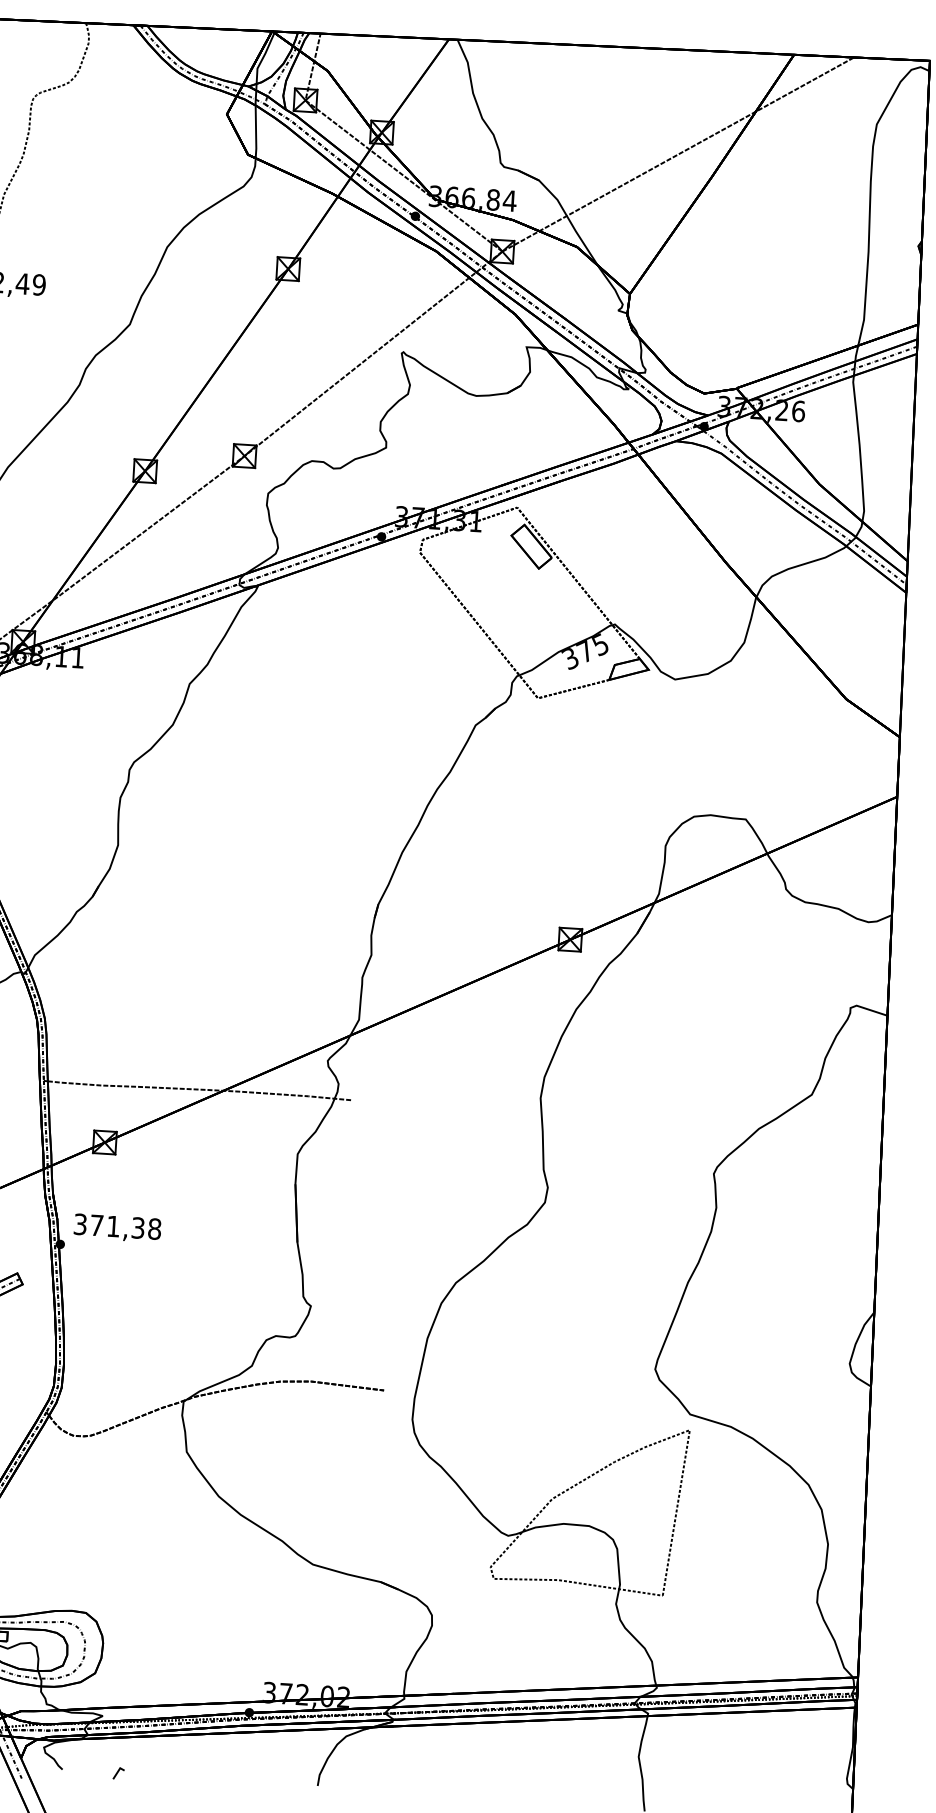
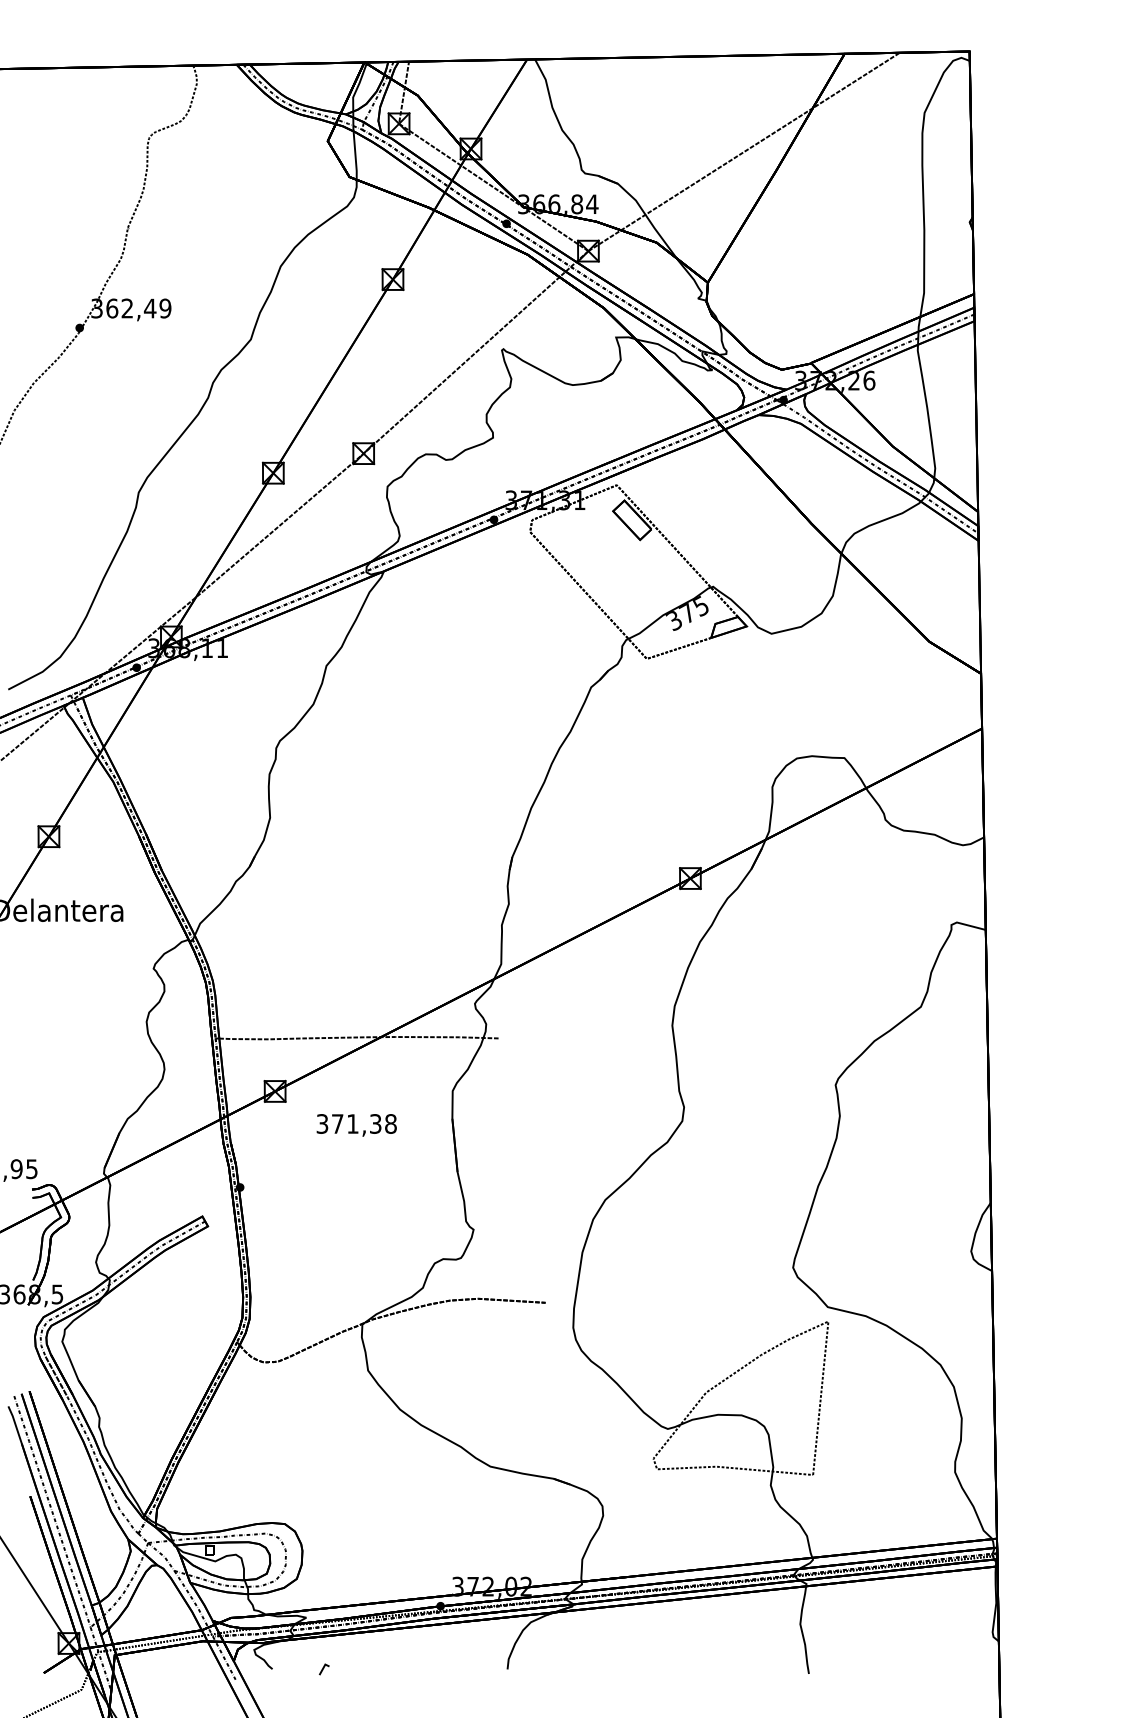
text: (117, 1228) -> (356, 1125), moved

